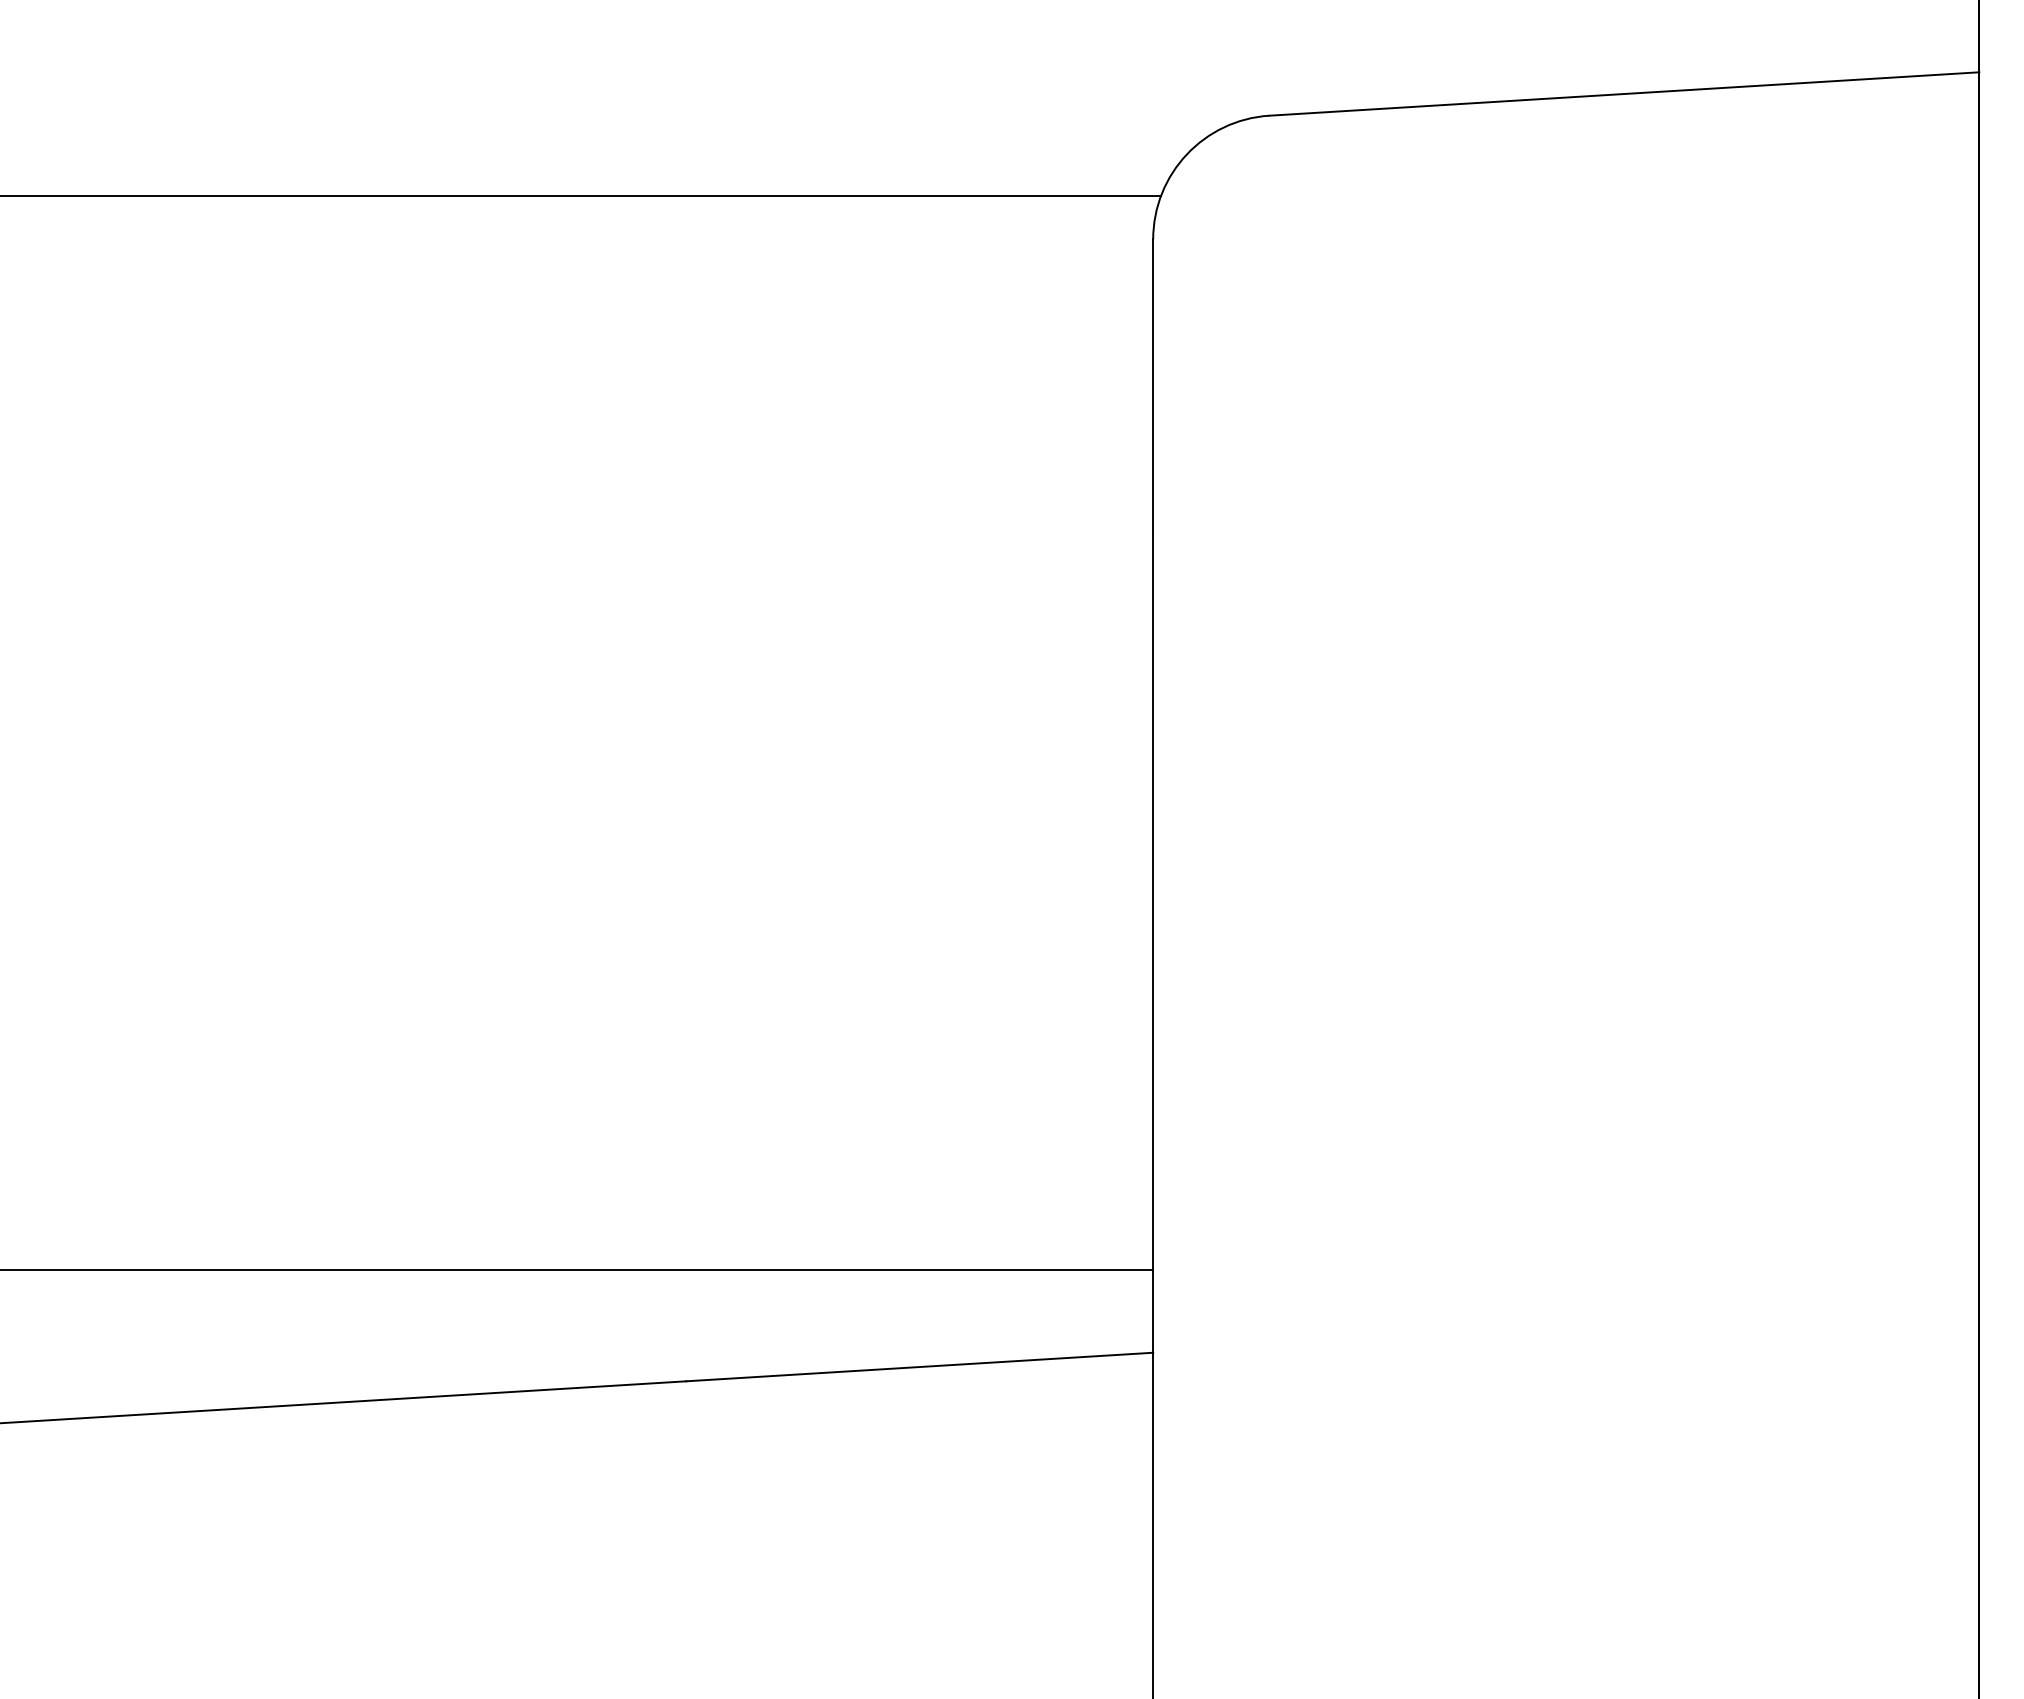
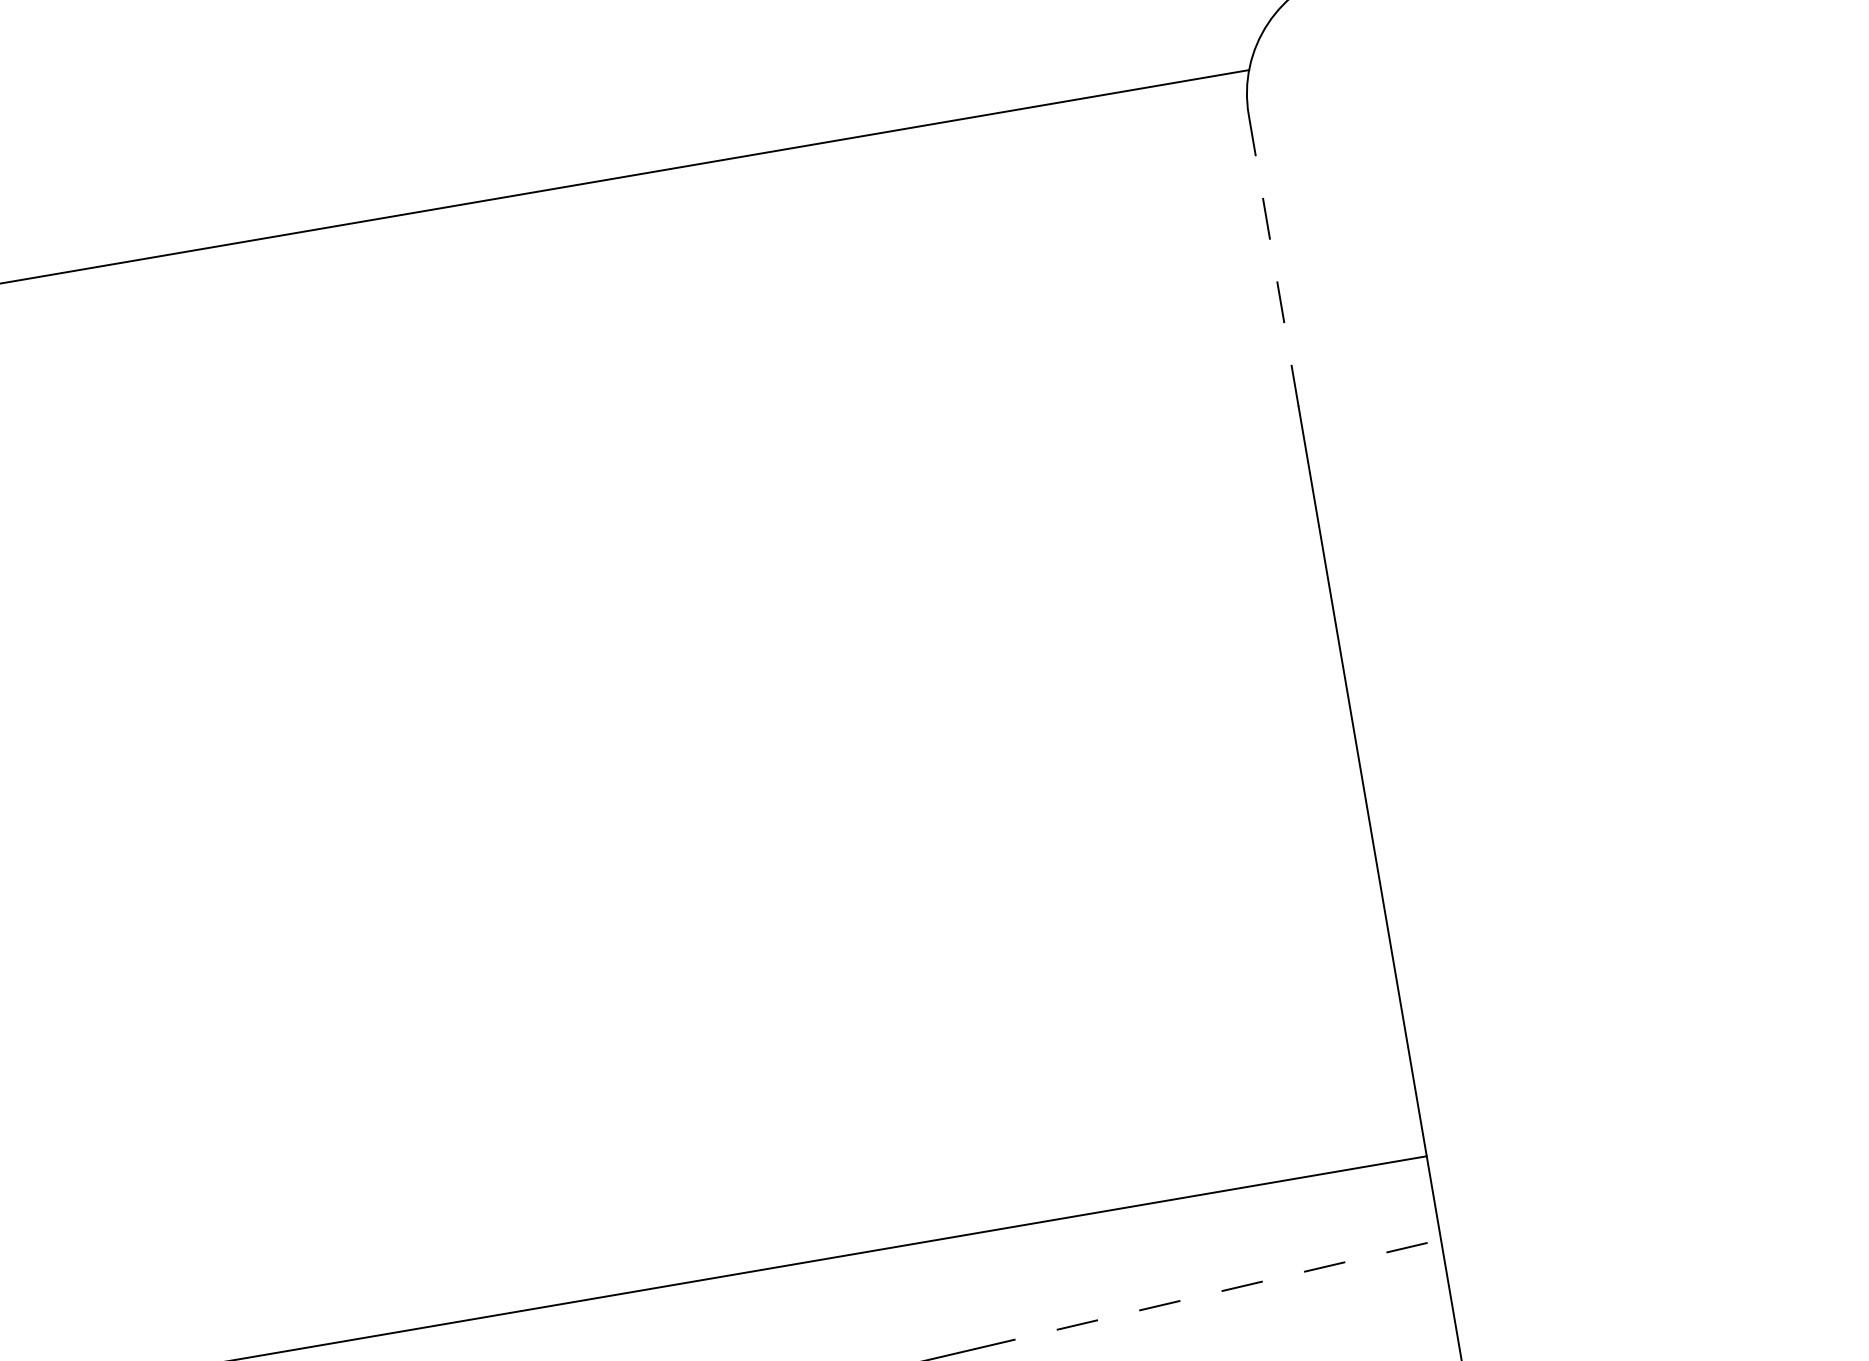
line: (1153, 383) -> (1273, 260), solid -> dashed
line: (919, 1367) -> (1207, 1294), solid -> dashed

